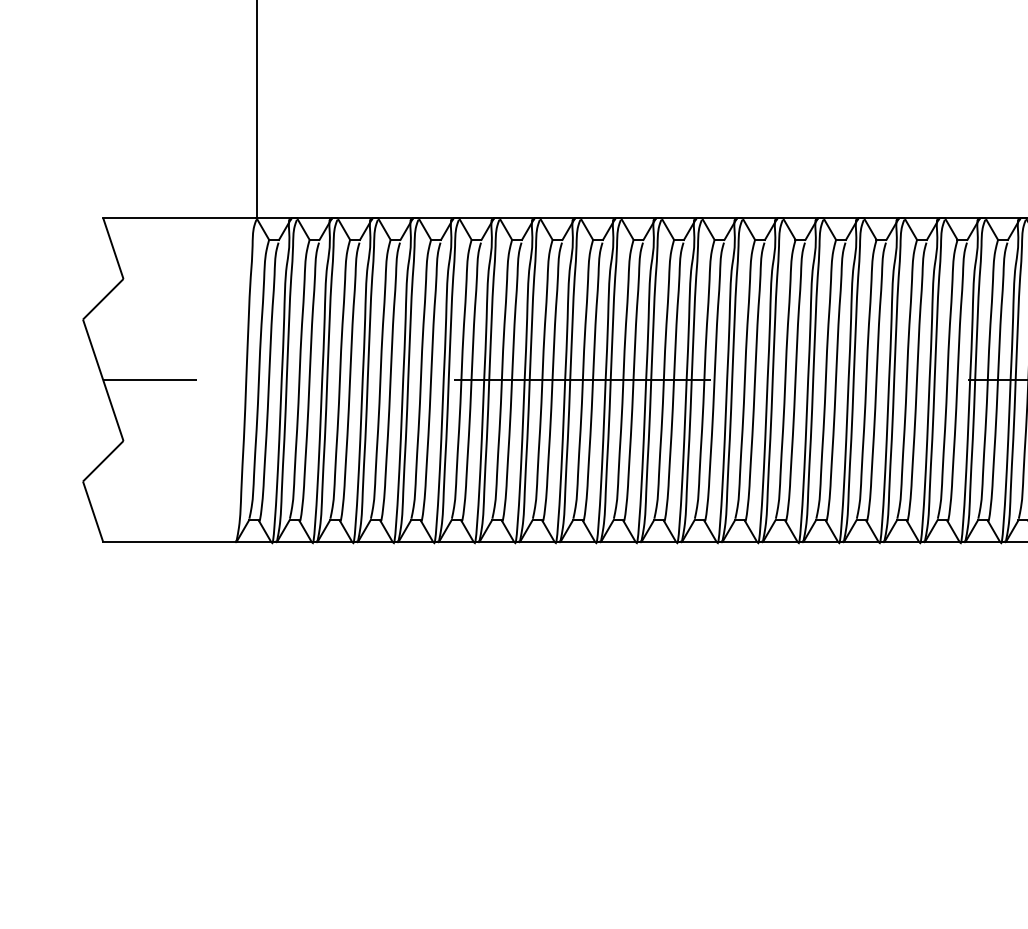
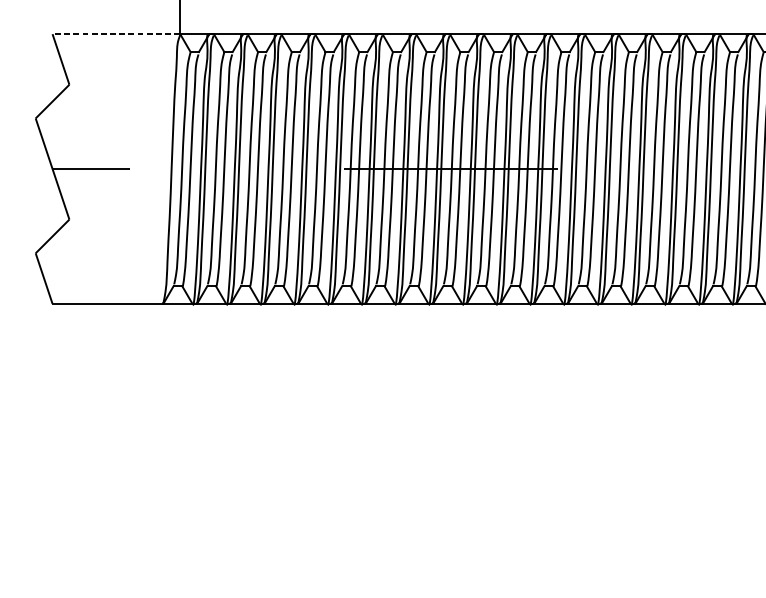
line: (179, 218) -> (116, 34), solid -> dashed

